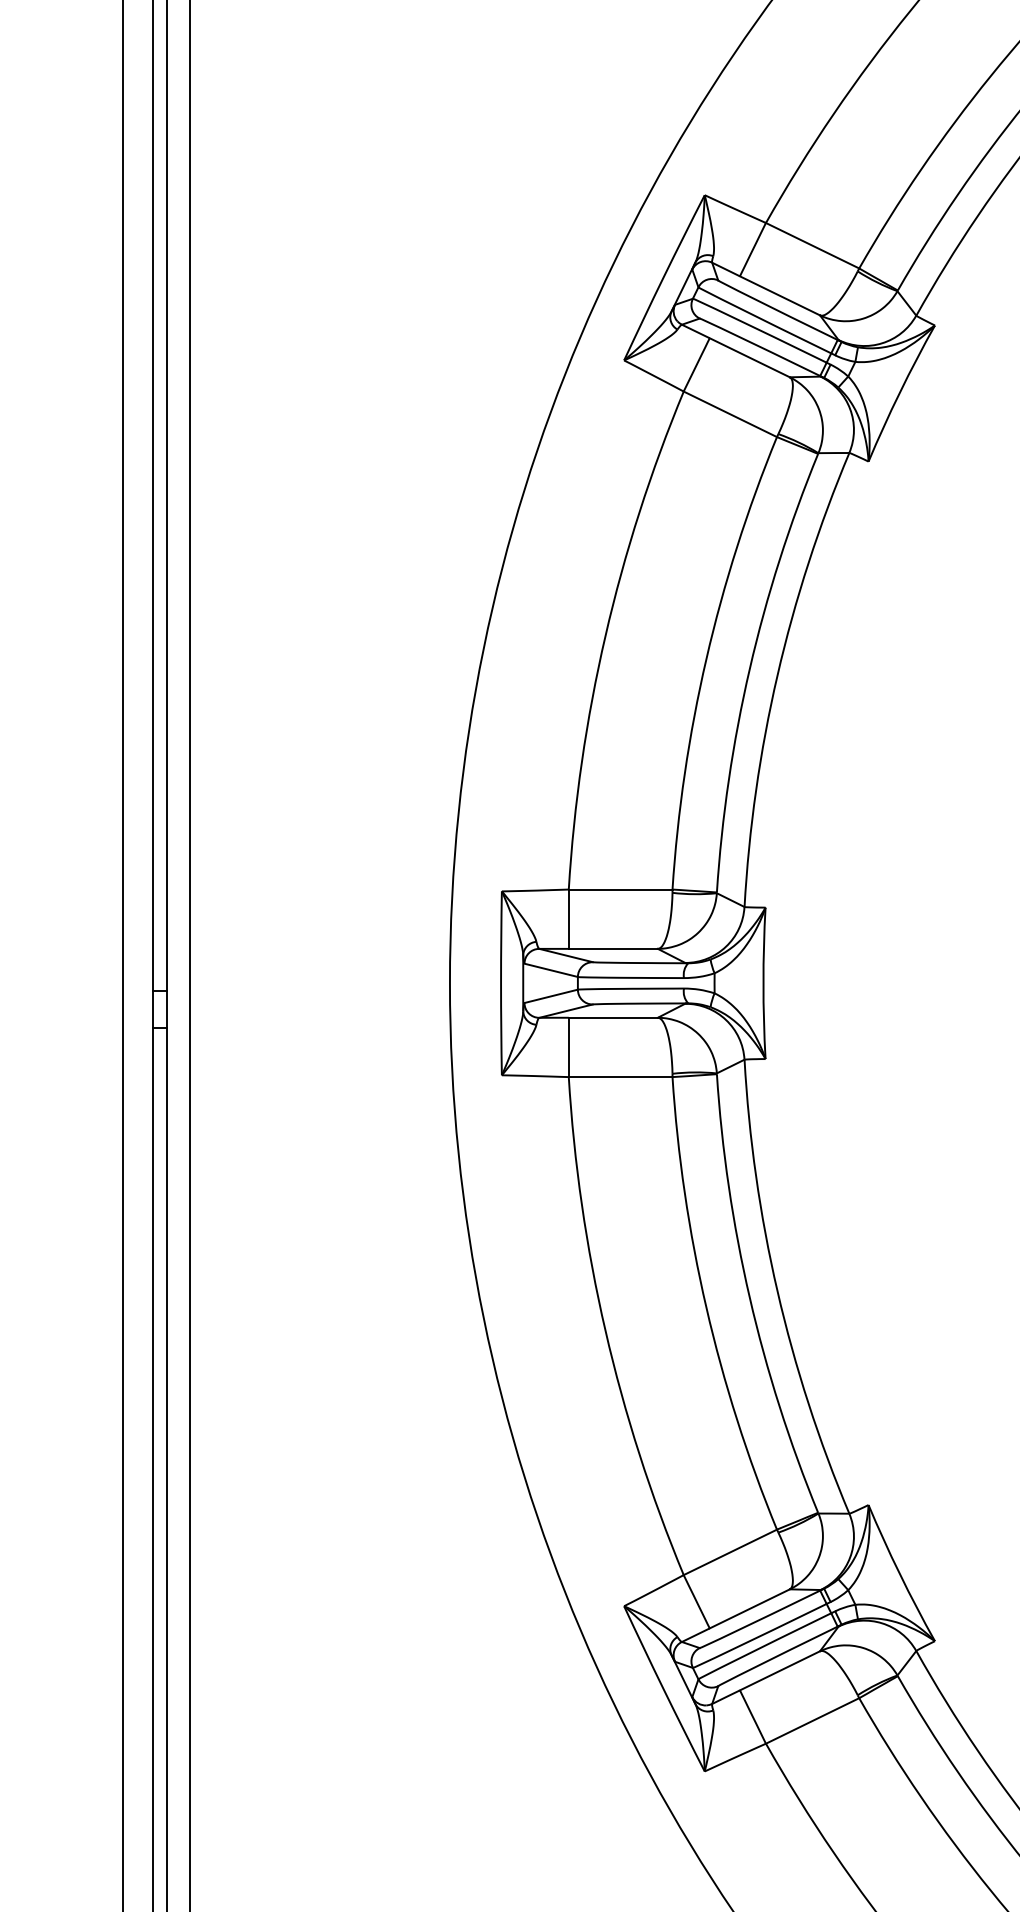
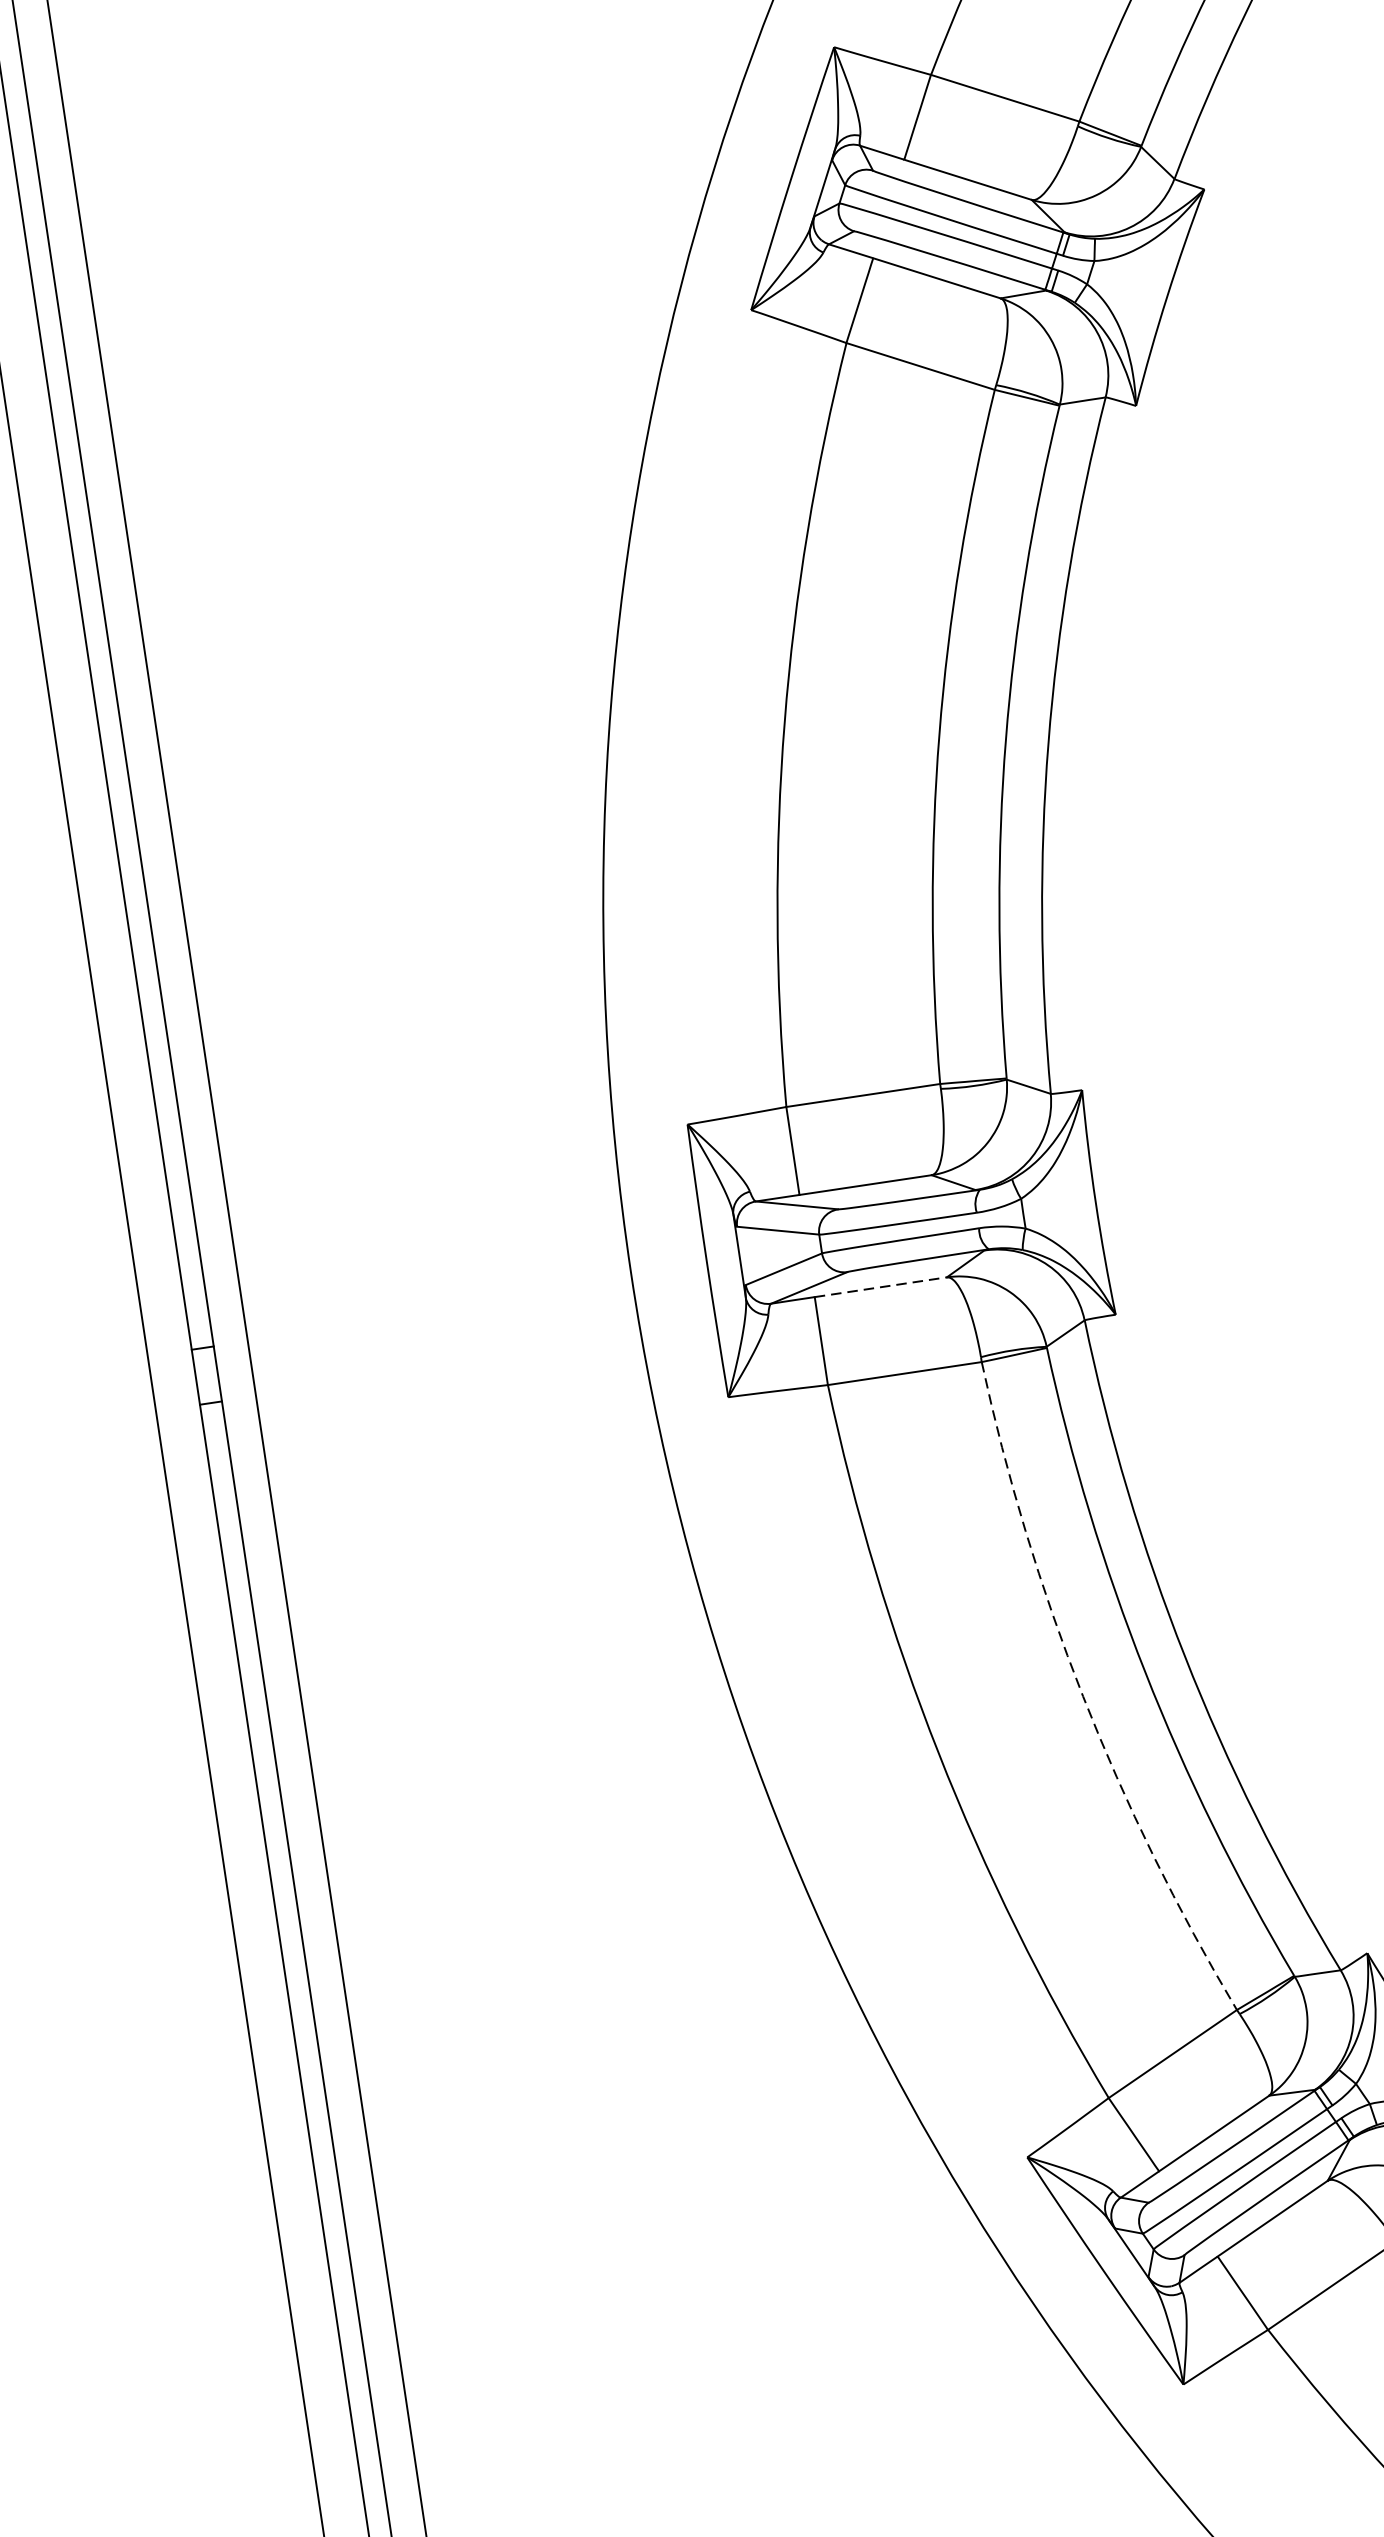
line: (613, 1017) -> (881, 1286), solid -> dashed
arc: (706, 1307) -> (1083, 1696), solid -> dashed

